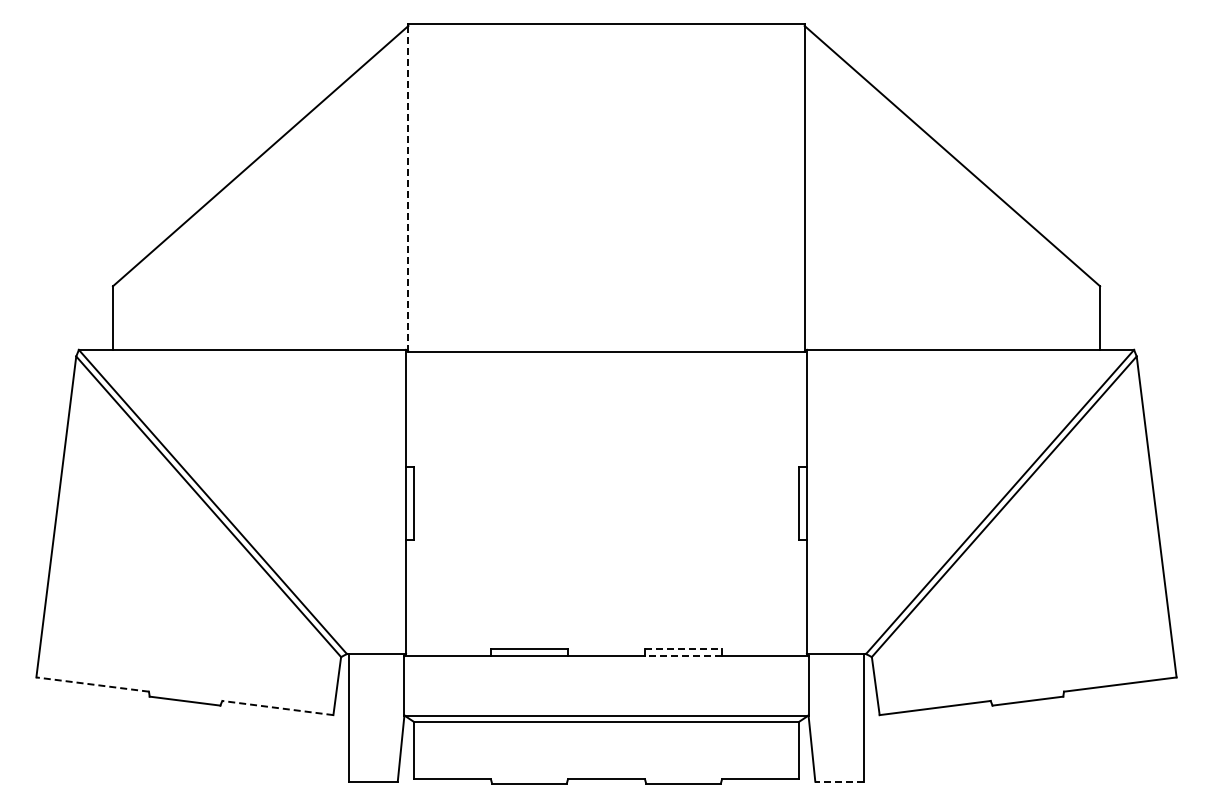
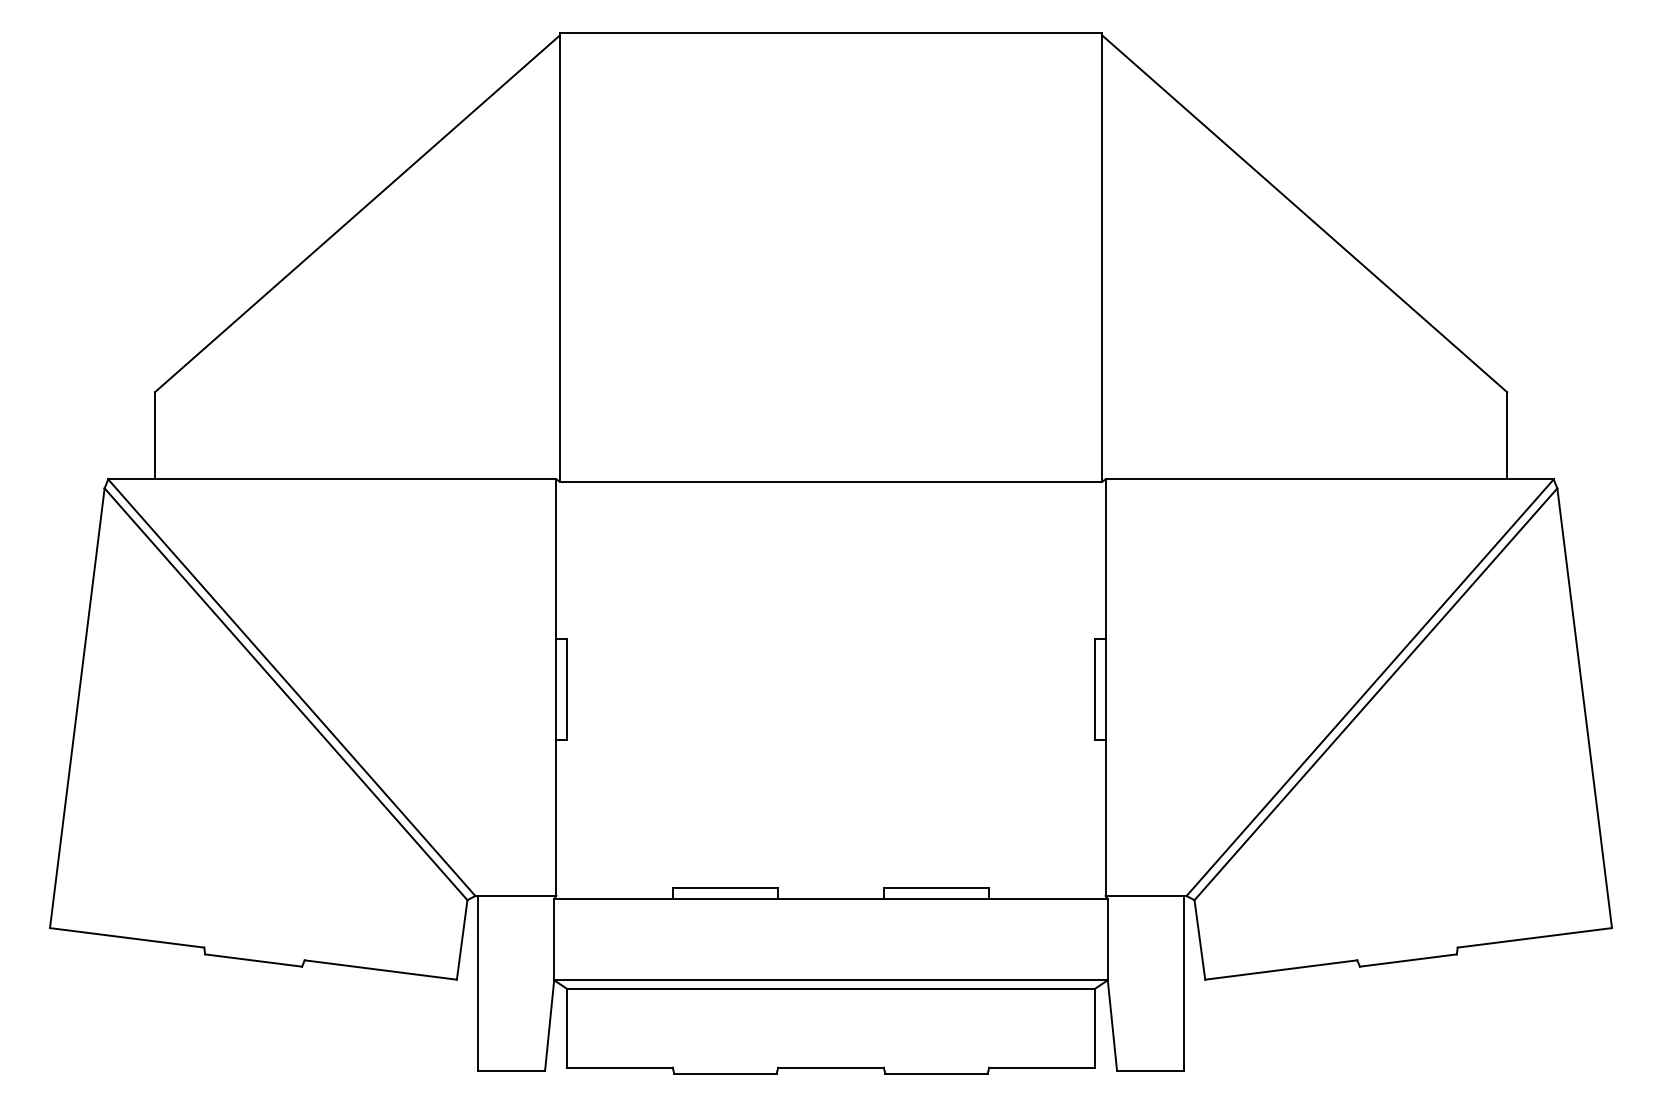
line: (408, 188) -> (559, 258), dashed -> solid
line: (683, 648) -> (936, 888), dashed -> solid
line: (683, 656) -> (936, 899), dashed -> solid
line: (92, 684) -> (126, 937), dashed -> solid
line: (277, 707) -> (380, 969), dashed -> solid
line: (839, 781) -> (1150, 1070), dashed -> solid

